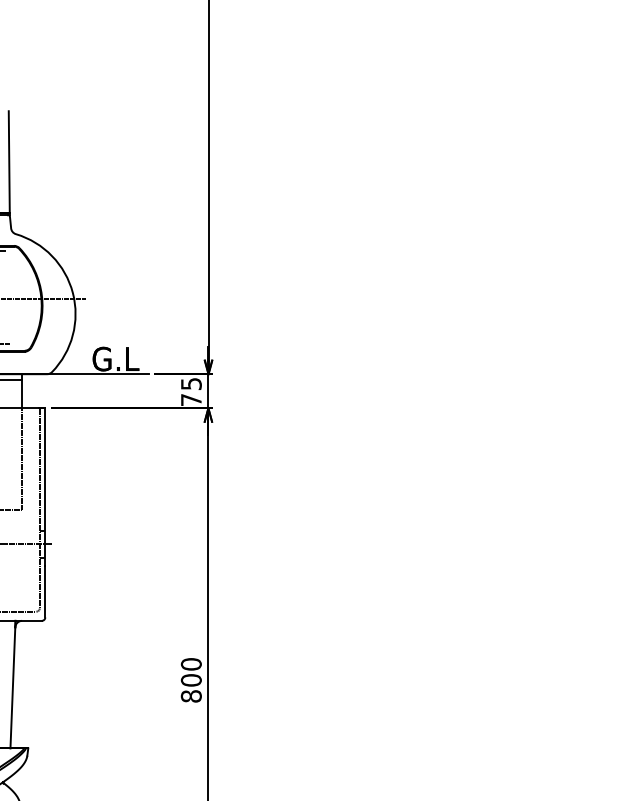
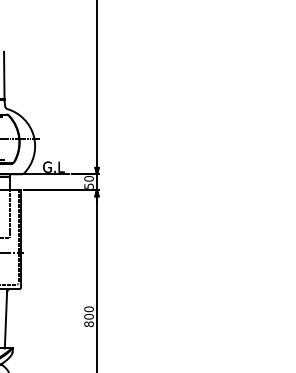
text: (190, 391) -> (88, 182), 75 -> 50

